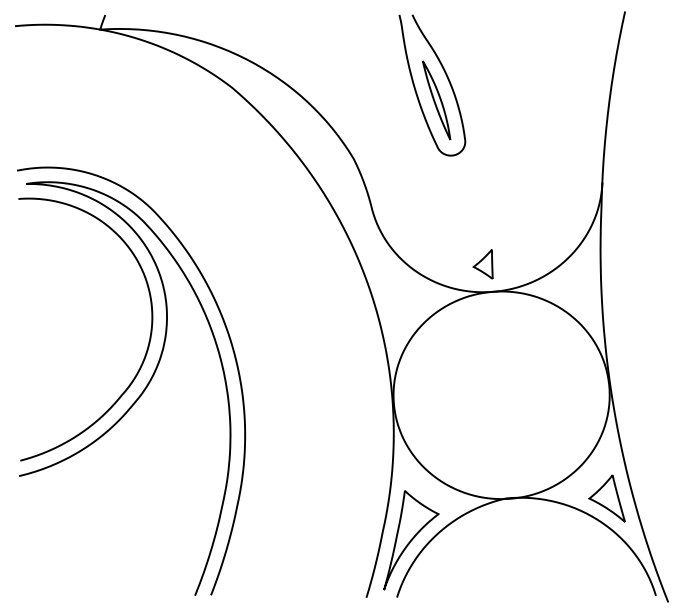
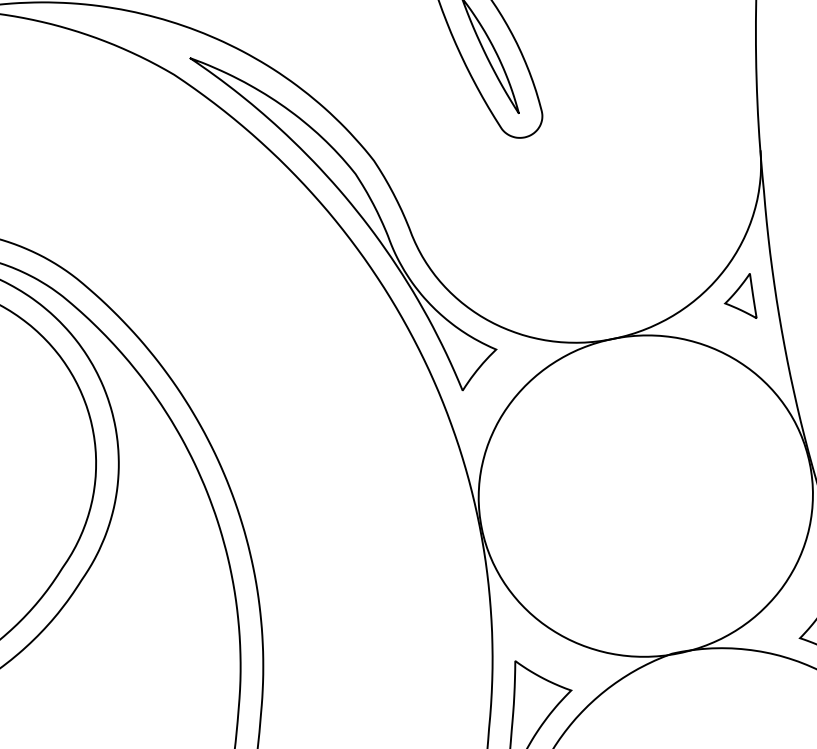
part: (338, 191) -> (356, 213), added
part: (482, 264) -> (738, 298), moved

